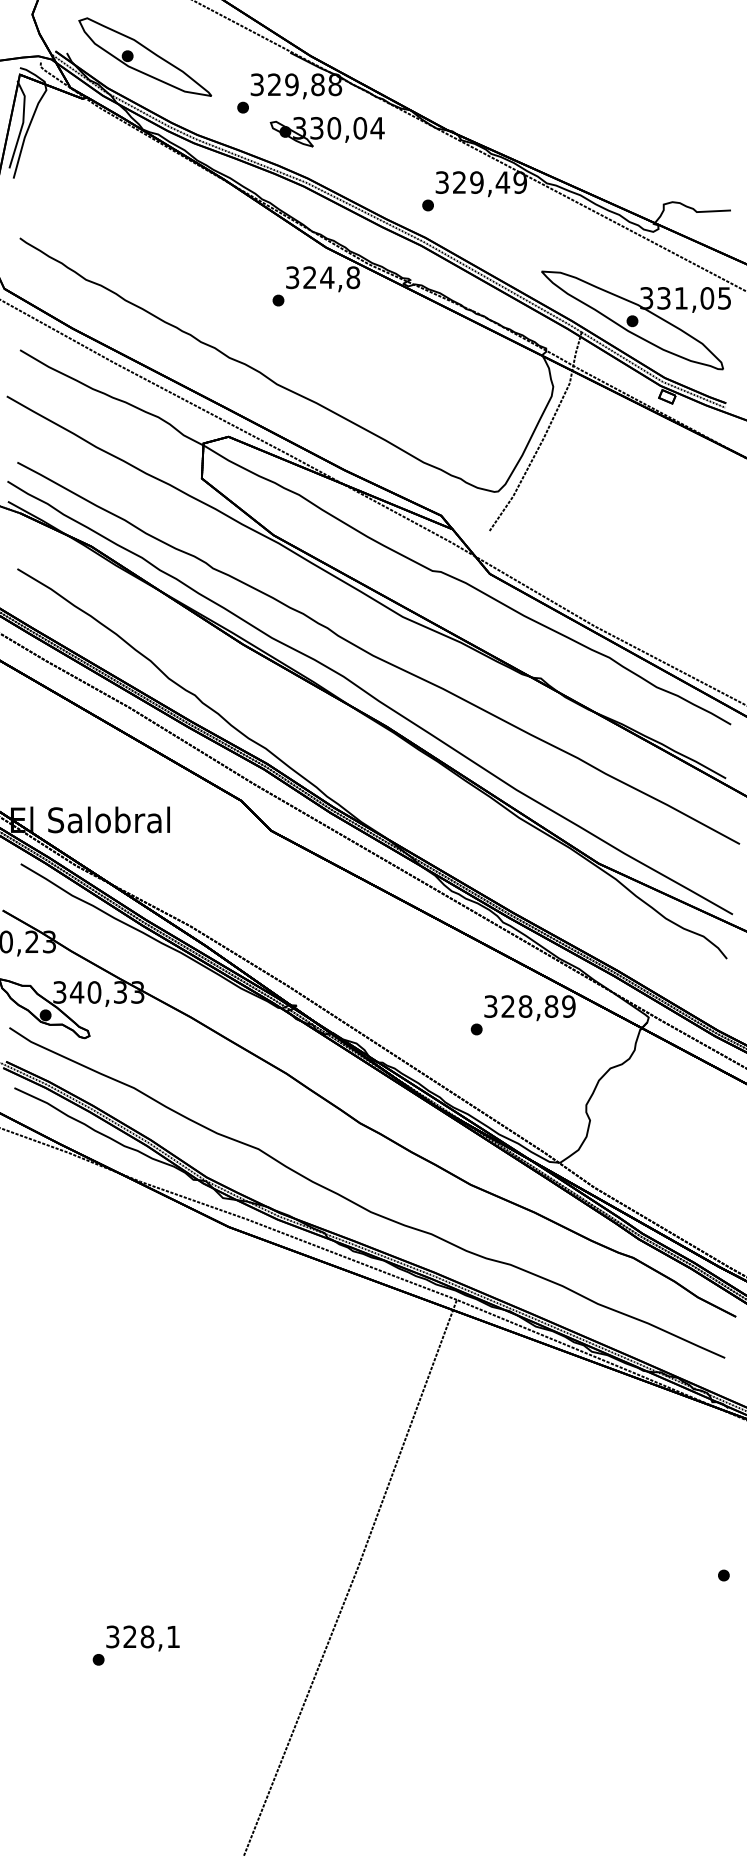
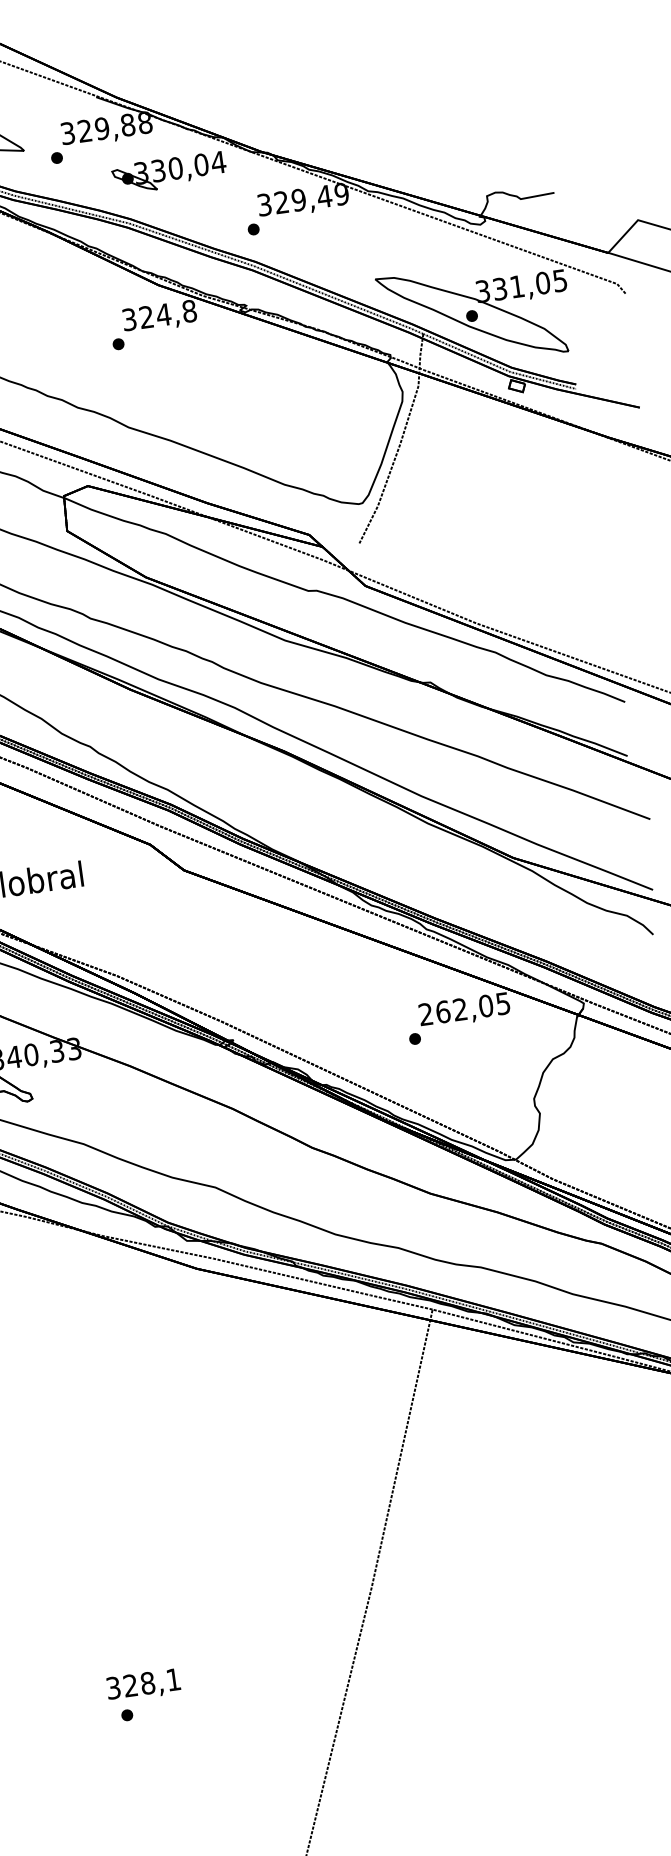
part: (326, 132) -> (168, 173), moved
text: (529, 1006) -> (464, 1008), 328,89 -> 262,05
text: (142, 1638) -> (143, 1685), moved

